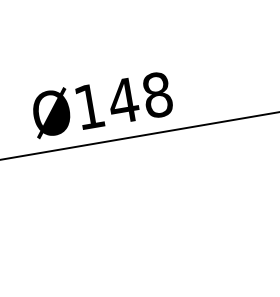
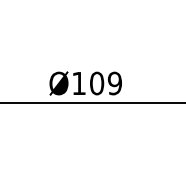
text: (139, 98) -> (105, 83), Ø148 -> Ø109

